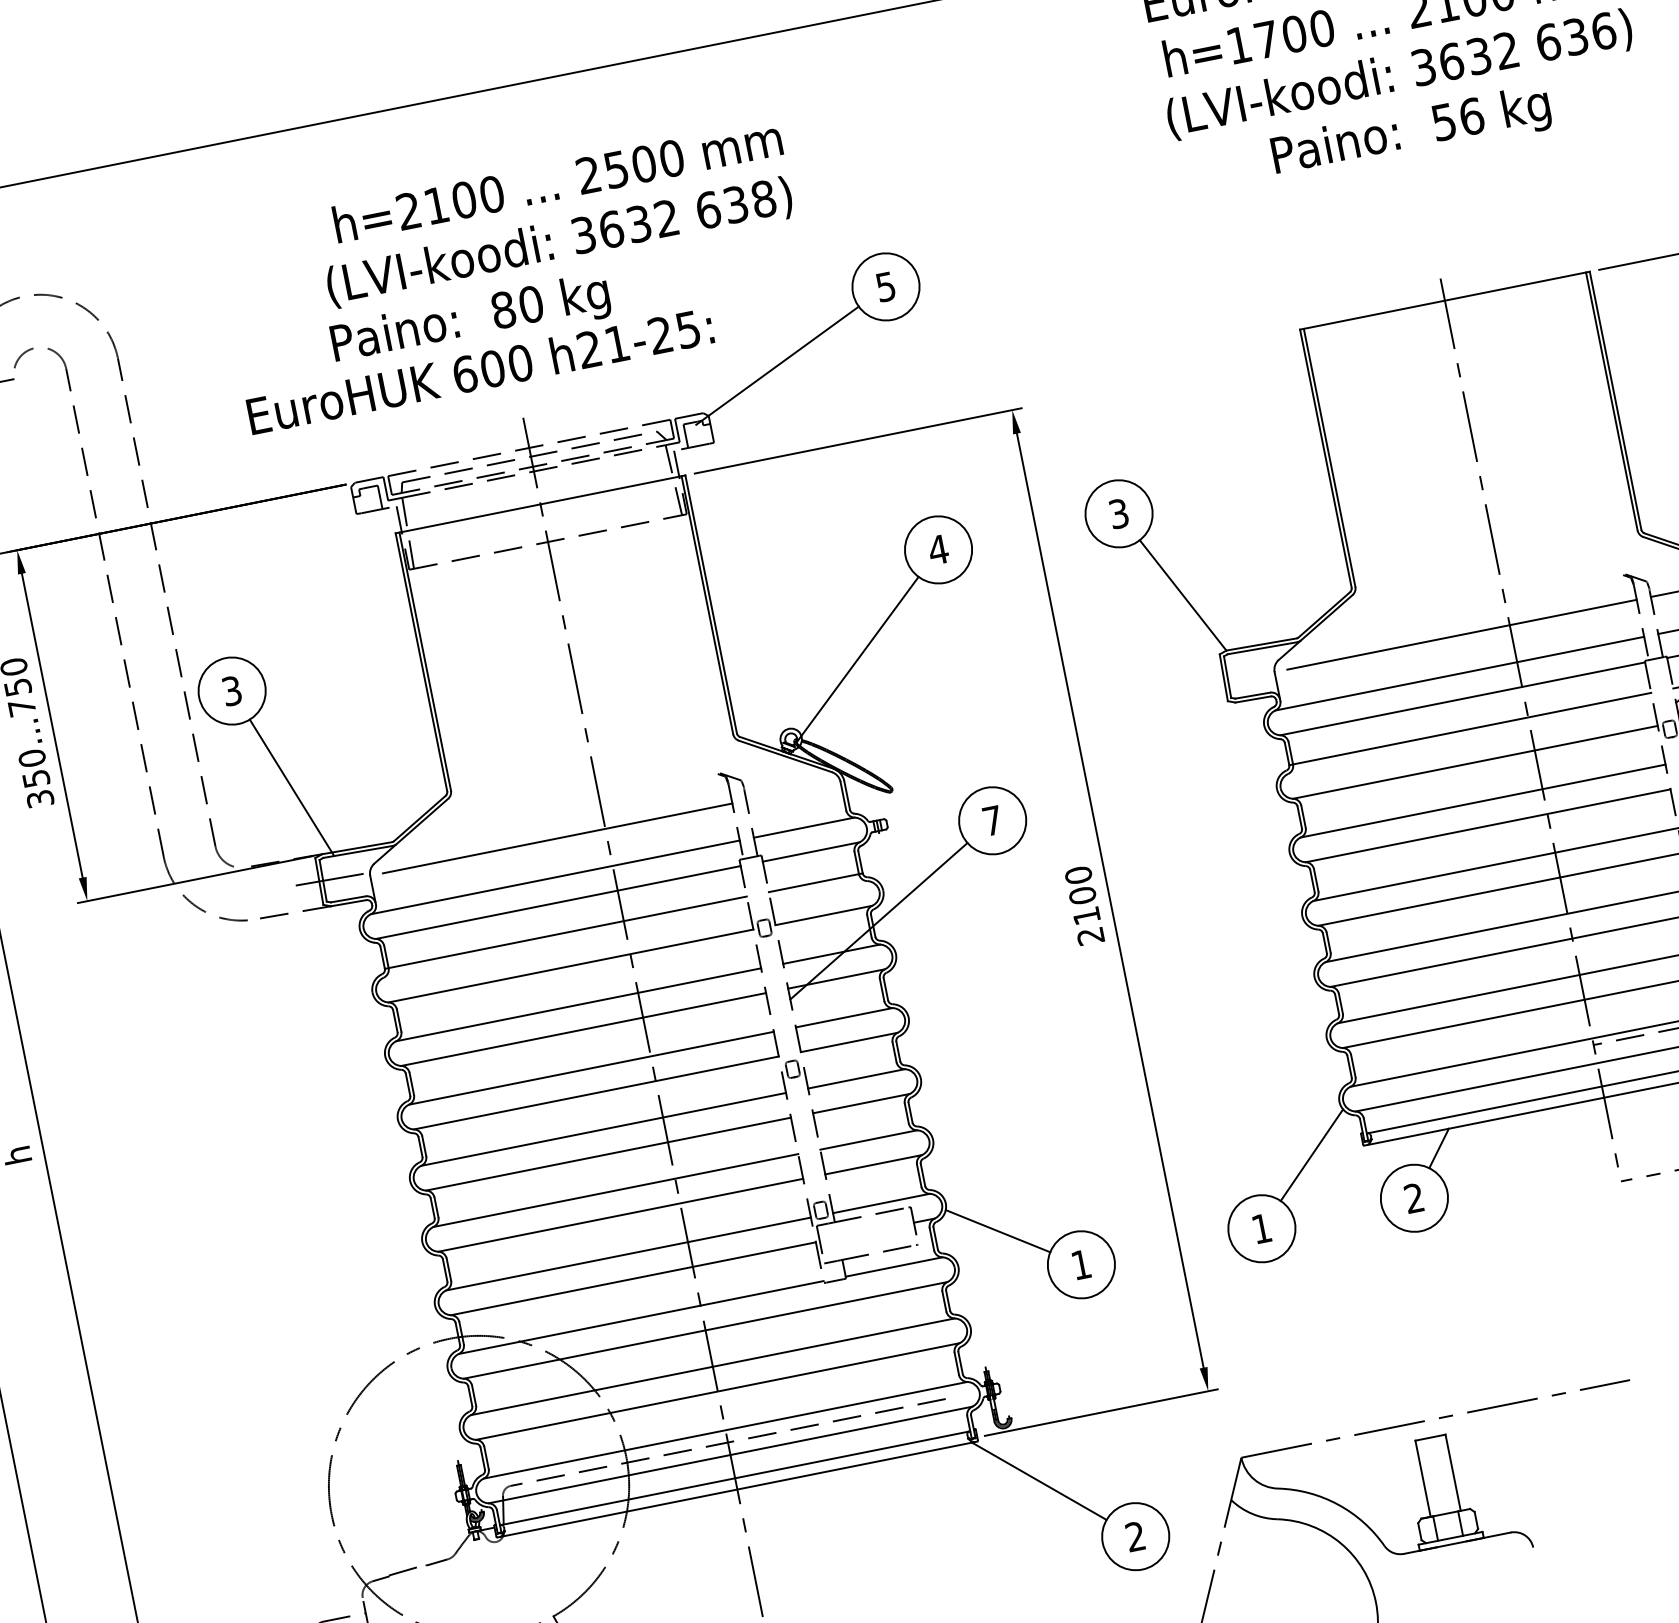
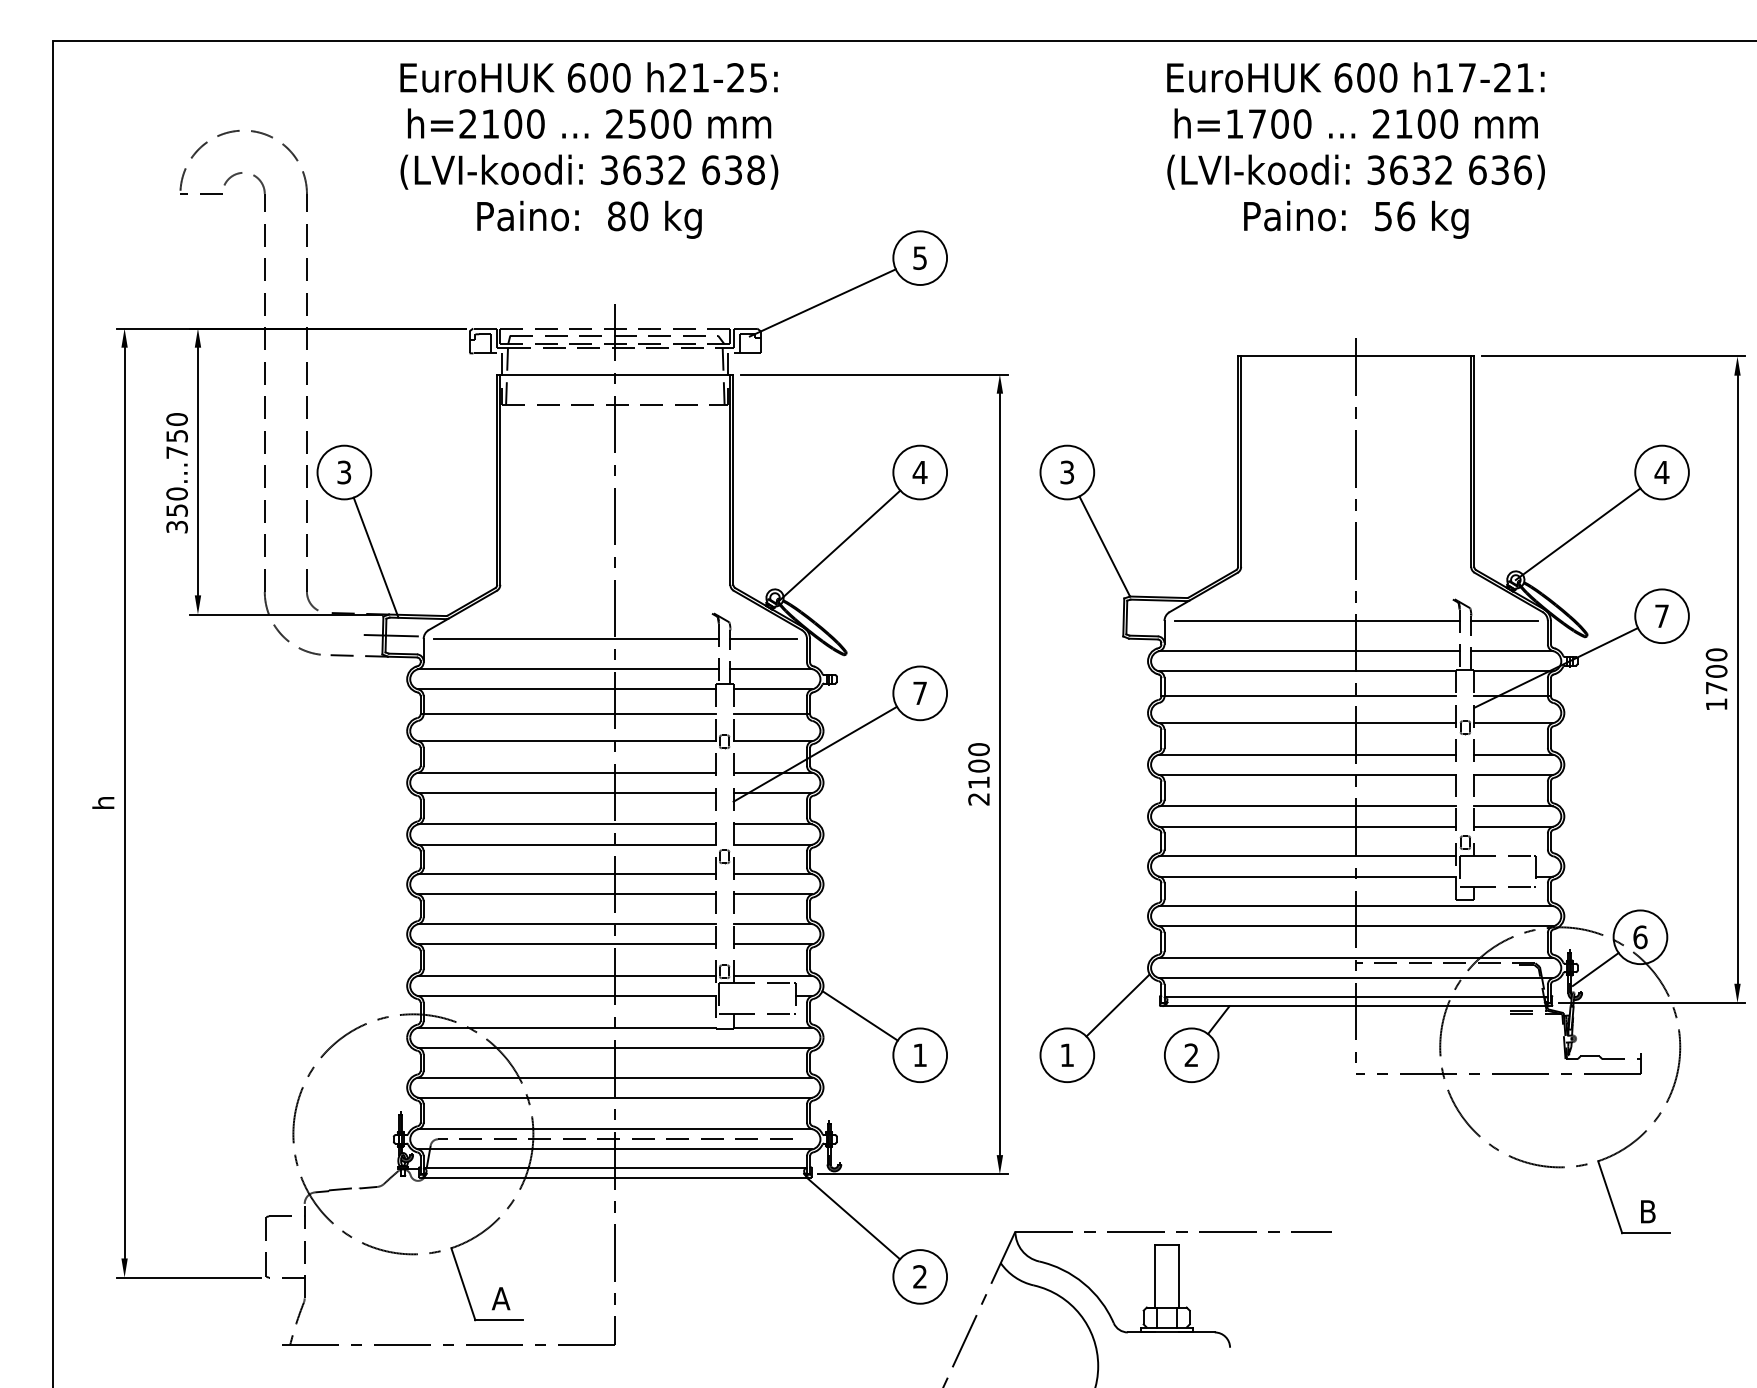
text: (557, 180) -> (589, 123), moved
text: (559, 241) -> (589, 171), moved
text: (479, 371) -> (588, 77), moved
line: (787, 793) -> (763, 639), added

